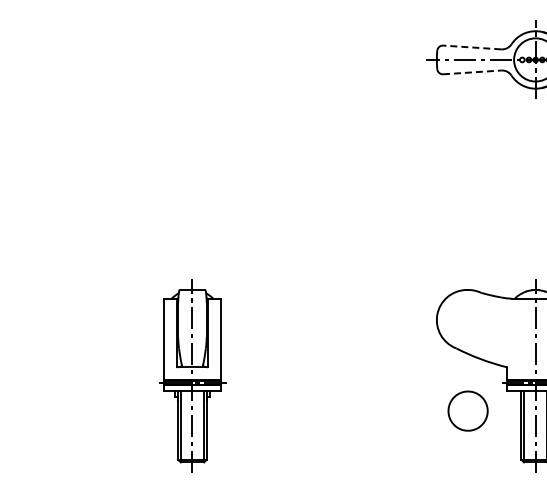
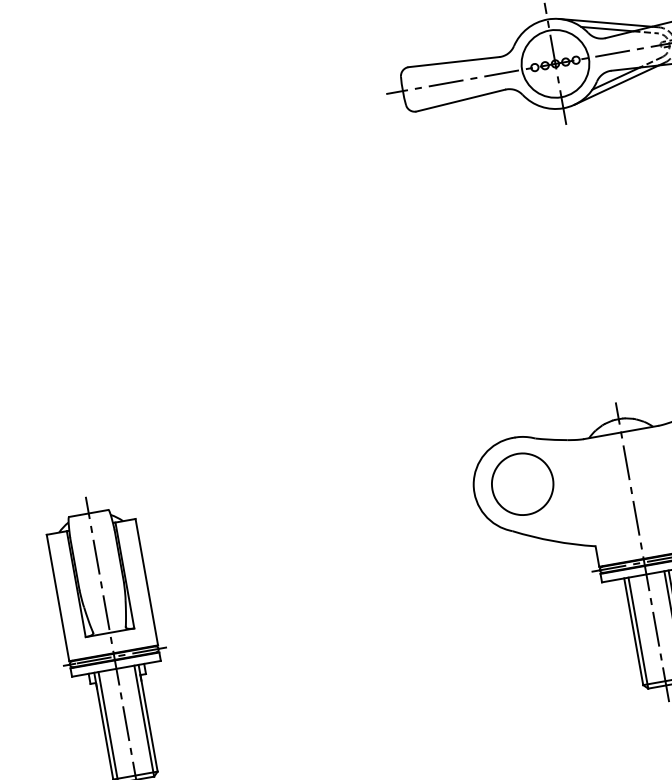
line: (471, 47) -> (452, 62), dashed -> solid
line: (472, 72) -> (461, 100), dashed -> solid
part: (467, 410) -> (521, 483), moved

